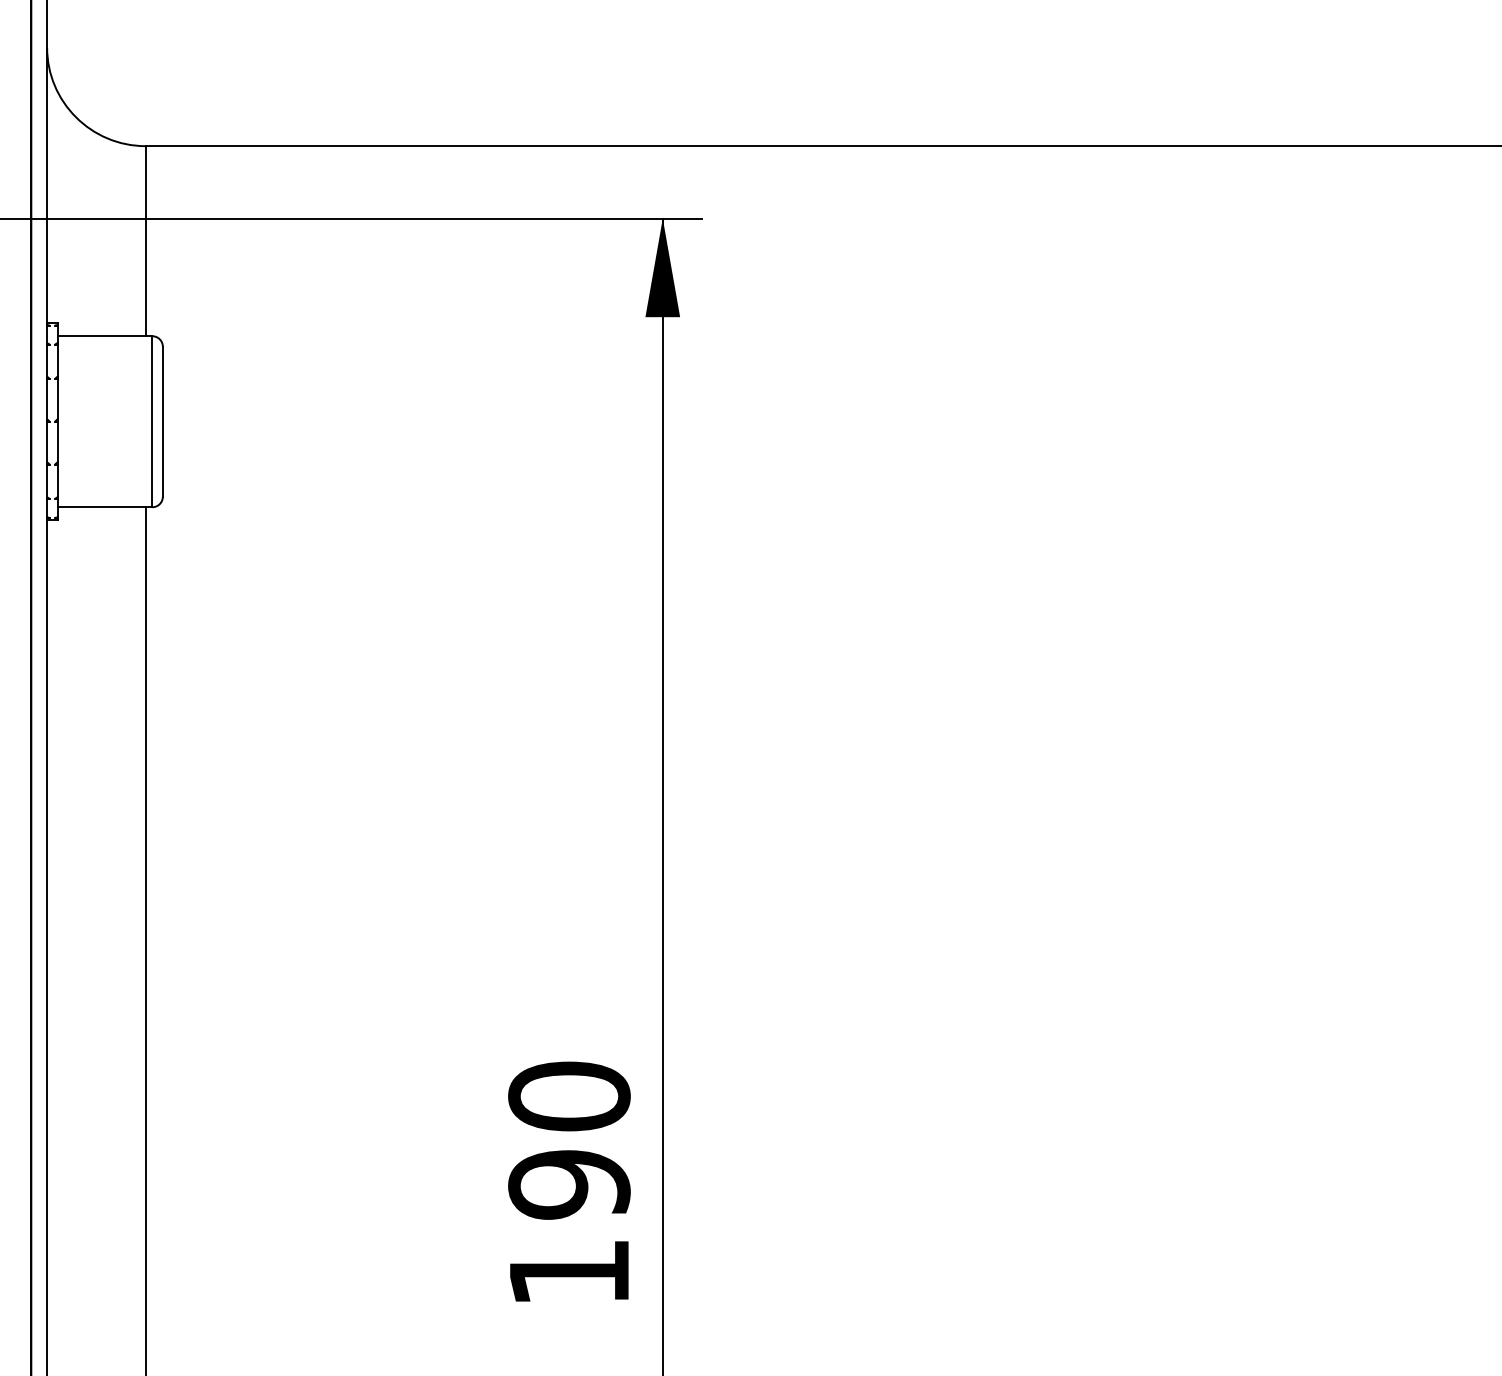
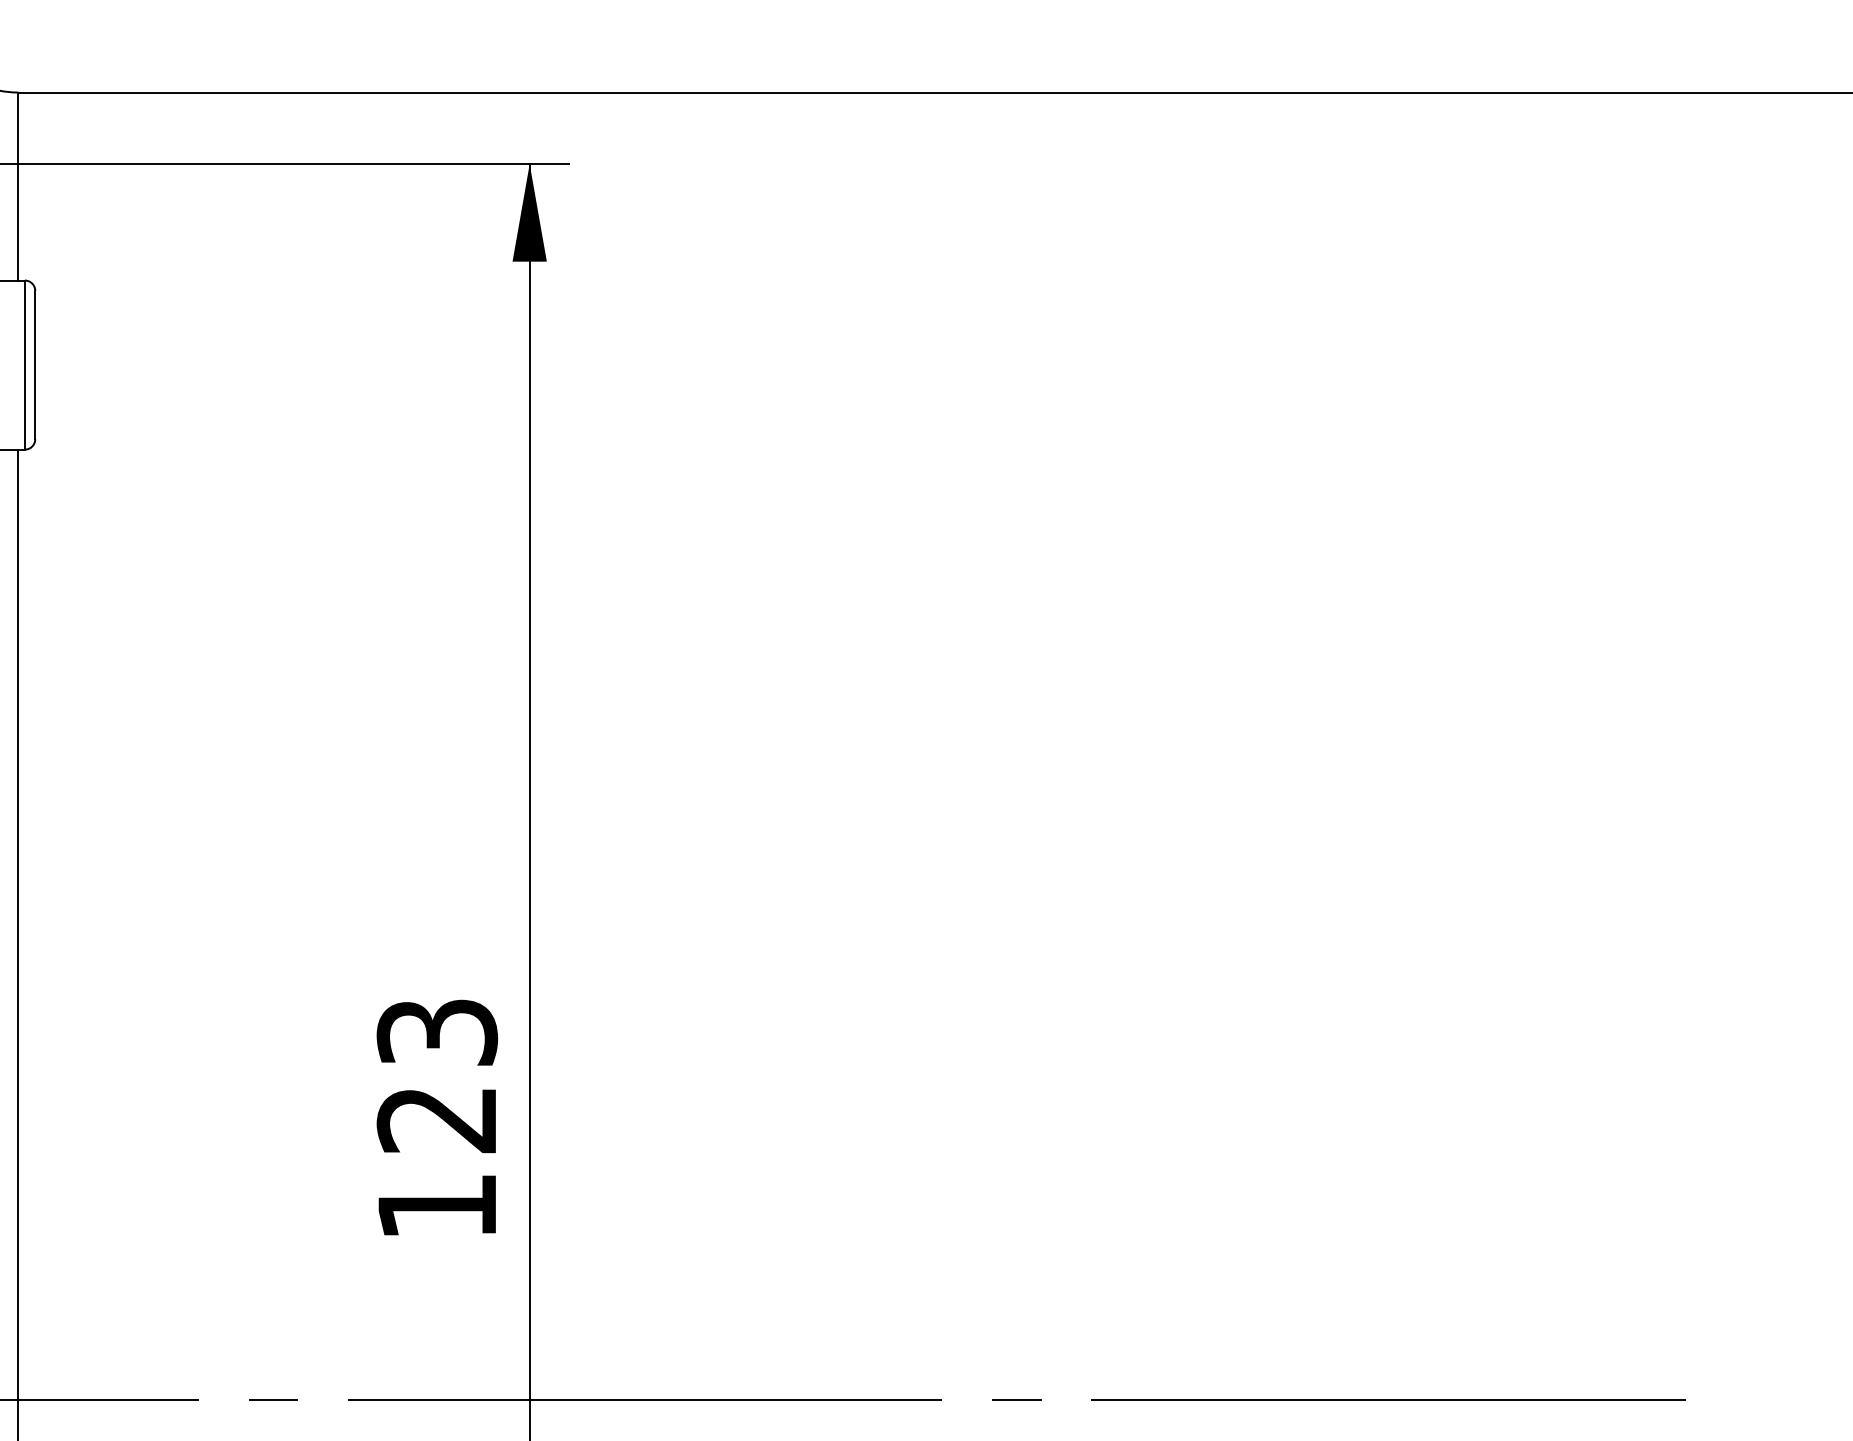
text: (569, 1141) -> (437, 1076), 190 -> 123

